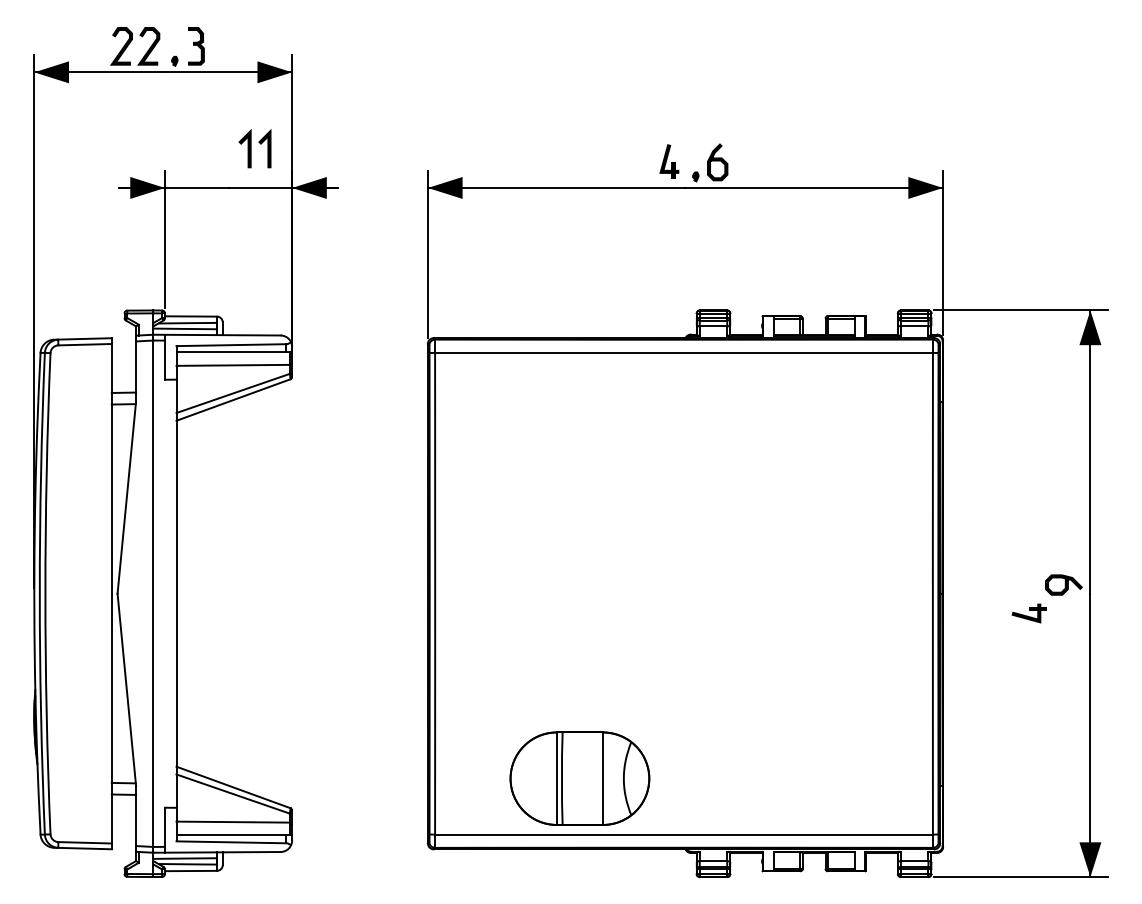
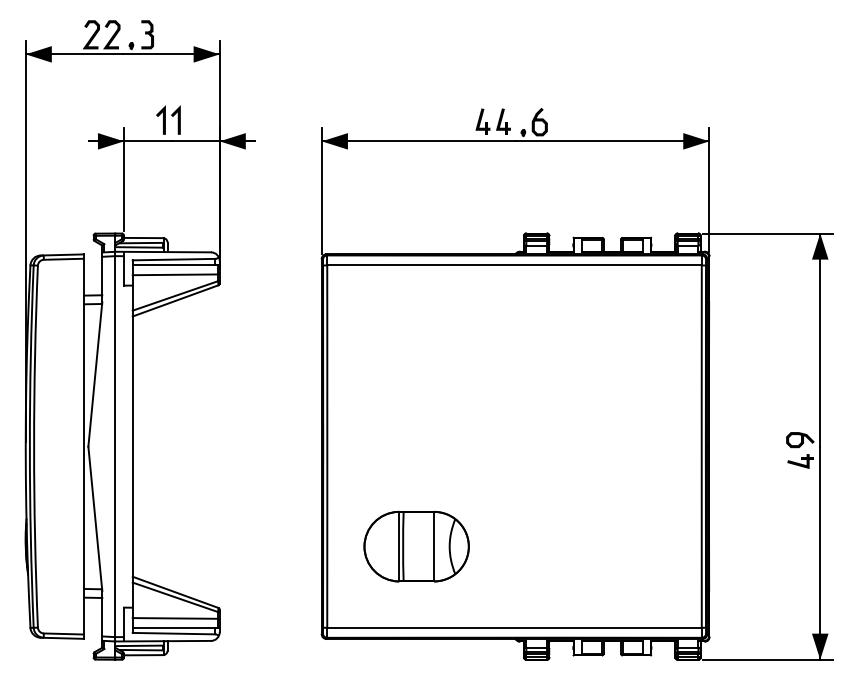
part: (254, 148) -> (168, 119), moved
part: (641, 161) -> (482, 121), added
part: (1028, 613) -> (800, 461), moved
part: (579, 778) -> (416, 546), moved

